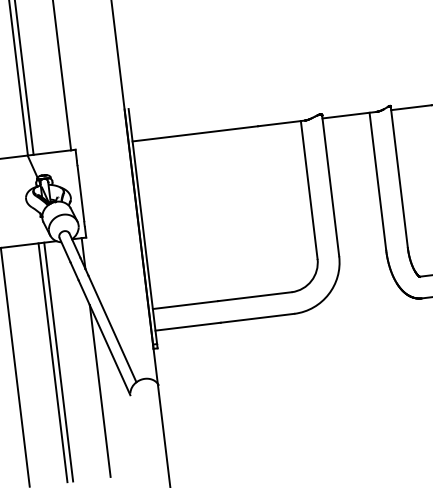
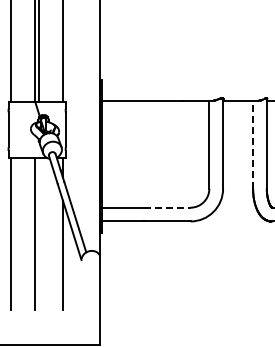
line: (378, 181) -> (253, 144), solid -> dashed
line: (255, 296) -> (167, 207), solid -> dashed
line: (59, 361) -> (39, 233), removed

